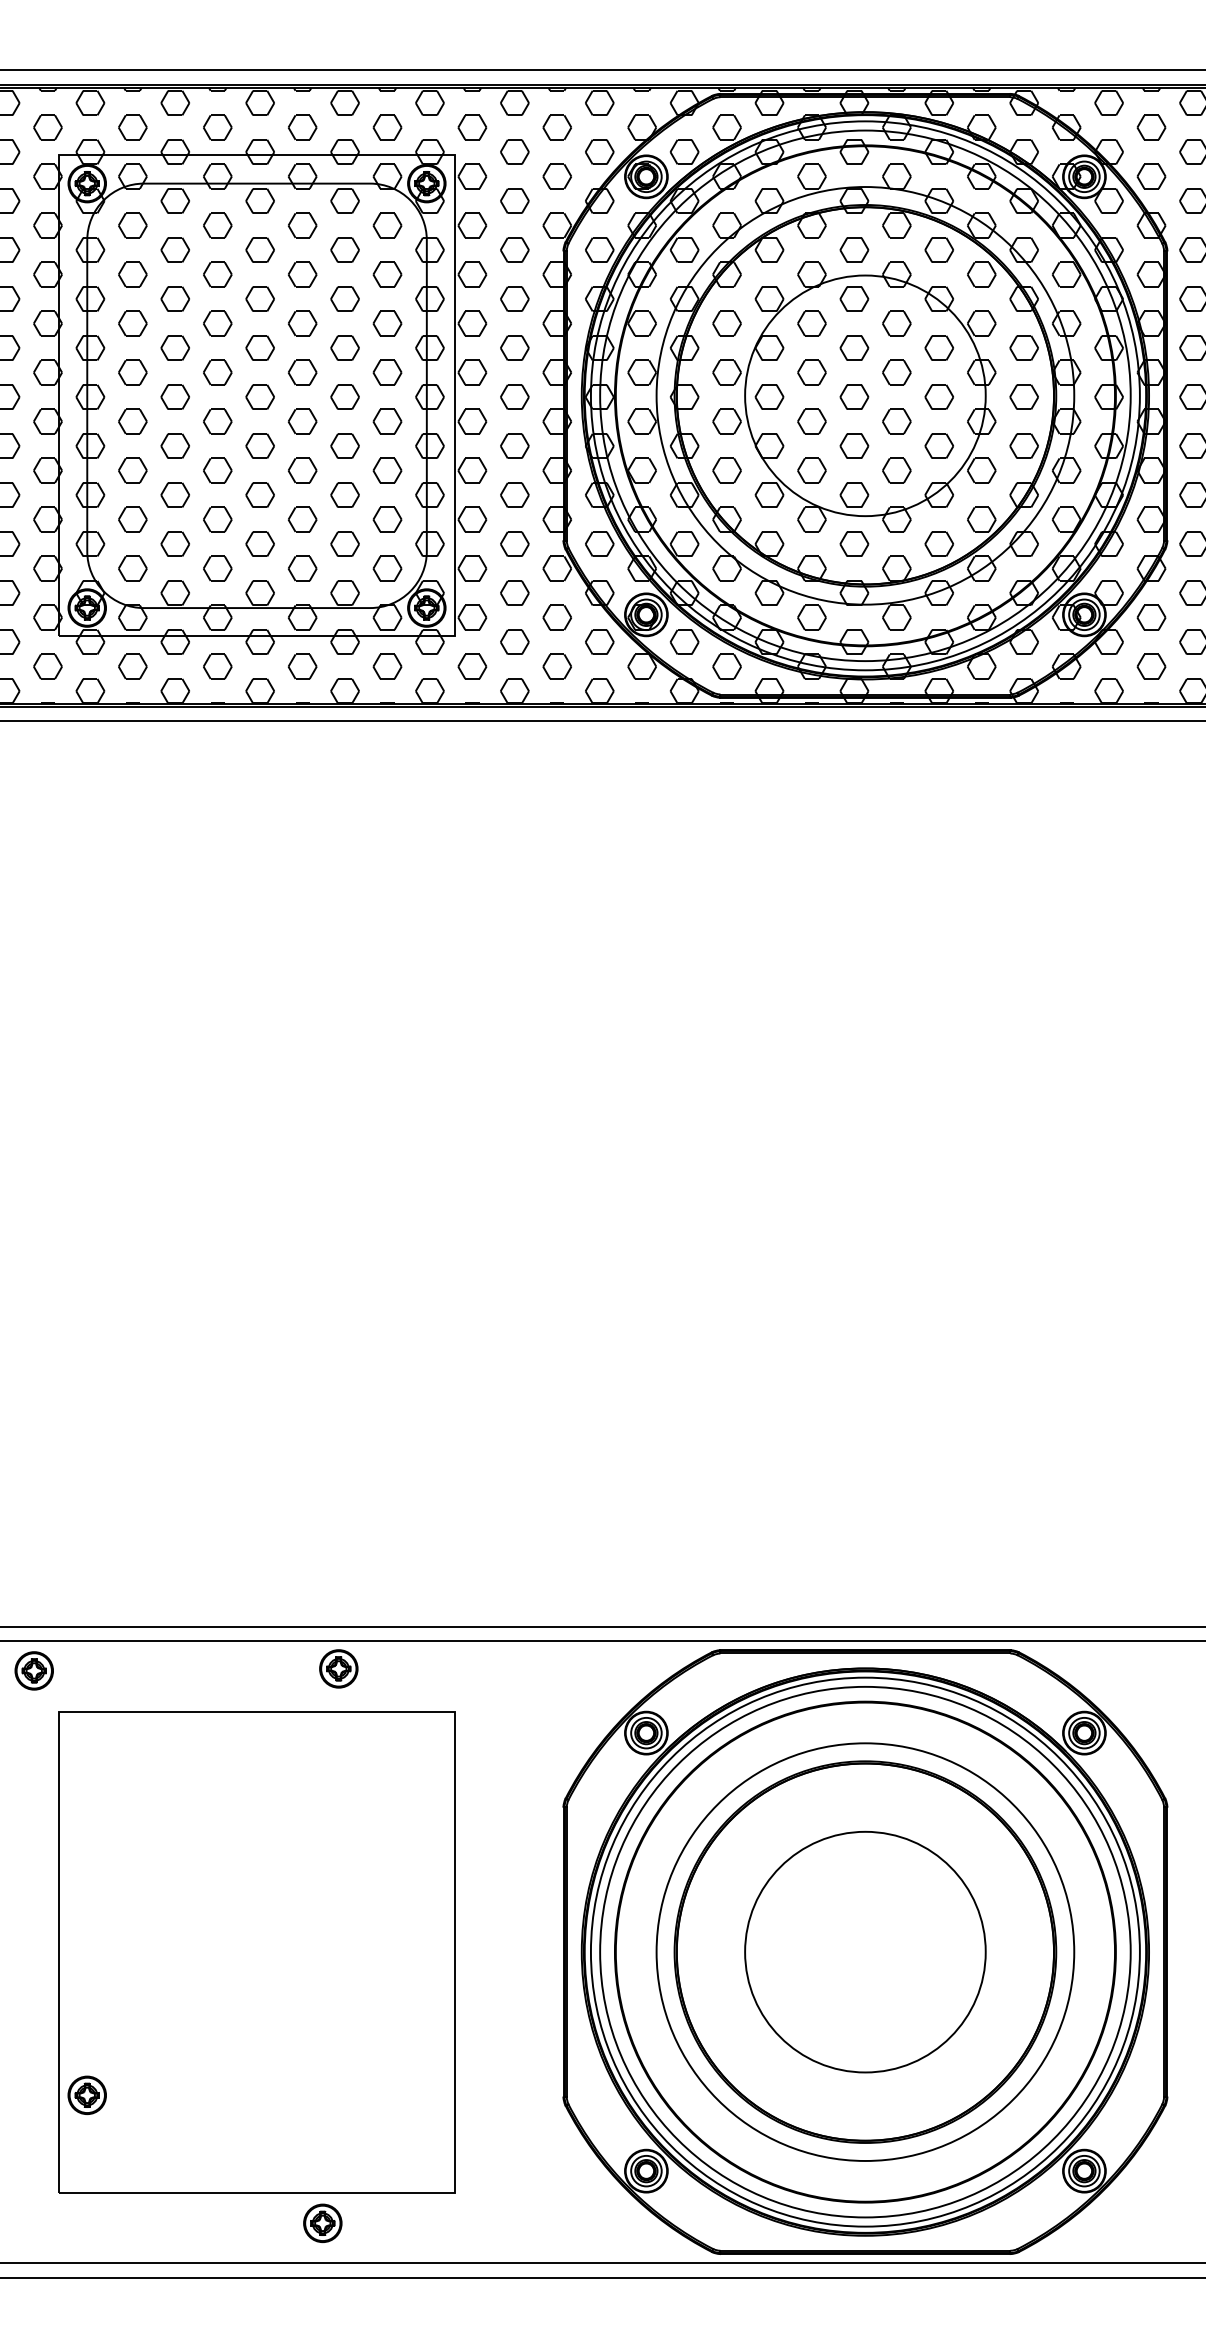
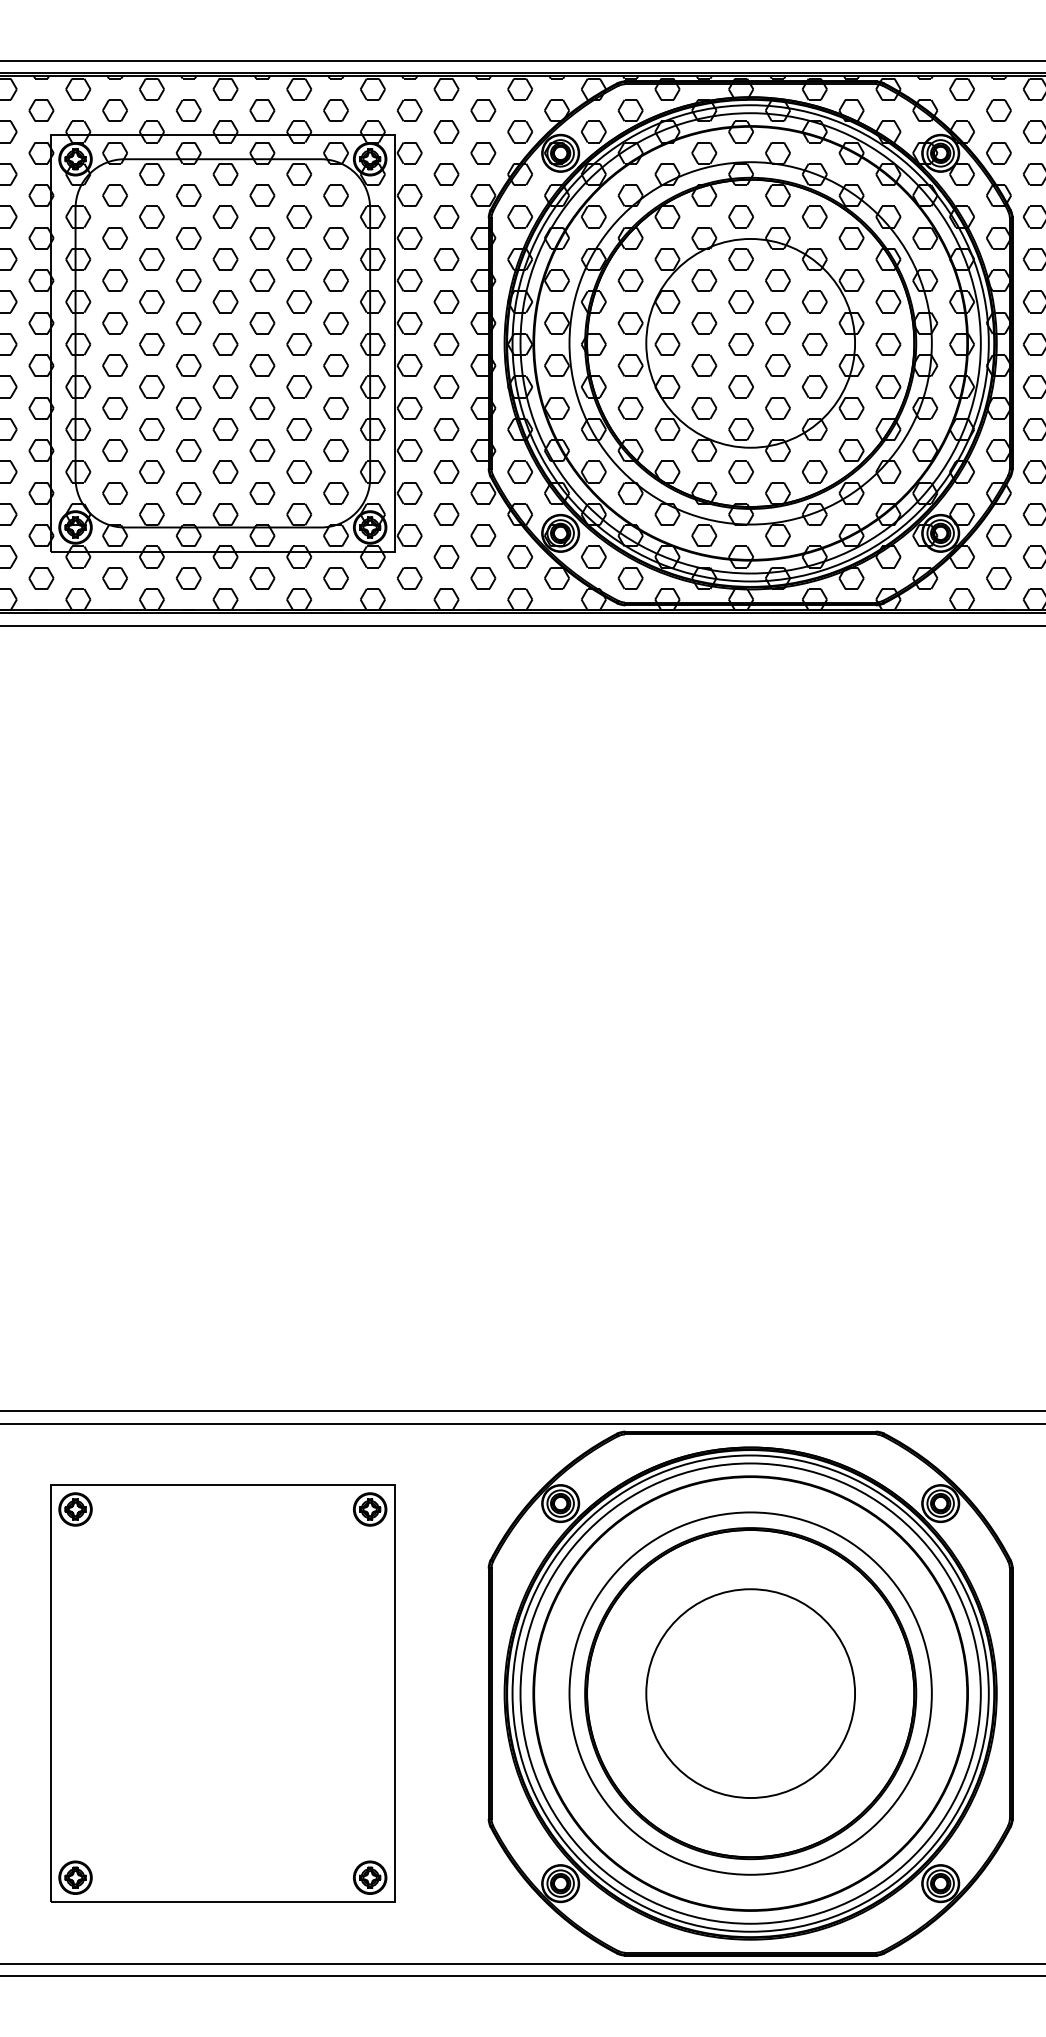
part: (338, 1668) -> (369, 1509), moved
part: (33, 1670) -> (74, 1509), moved
part: (86, 2094) -> (74, 1876), moved
part: (322, 2222) -> (369, 1876), moved

